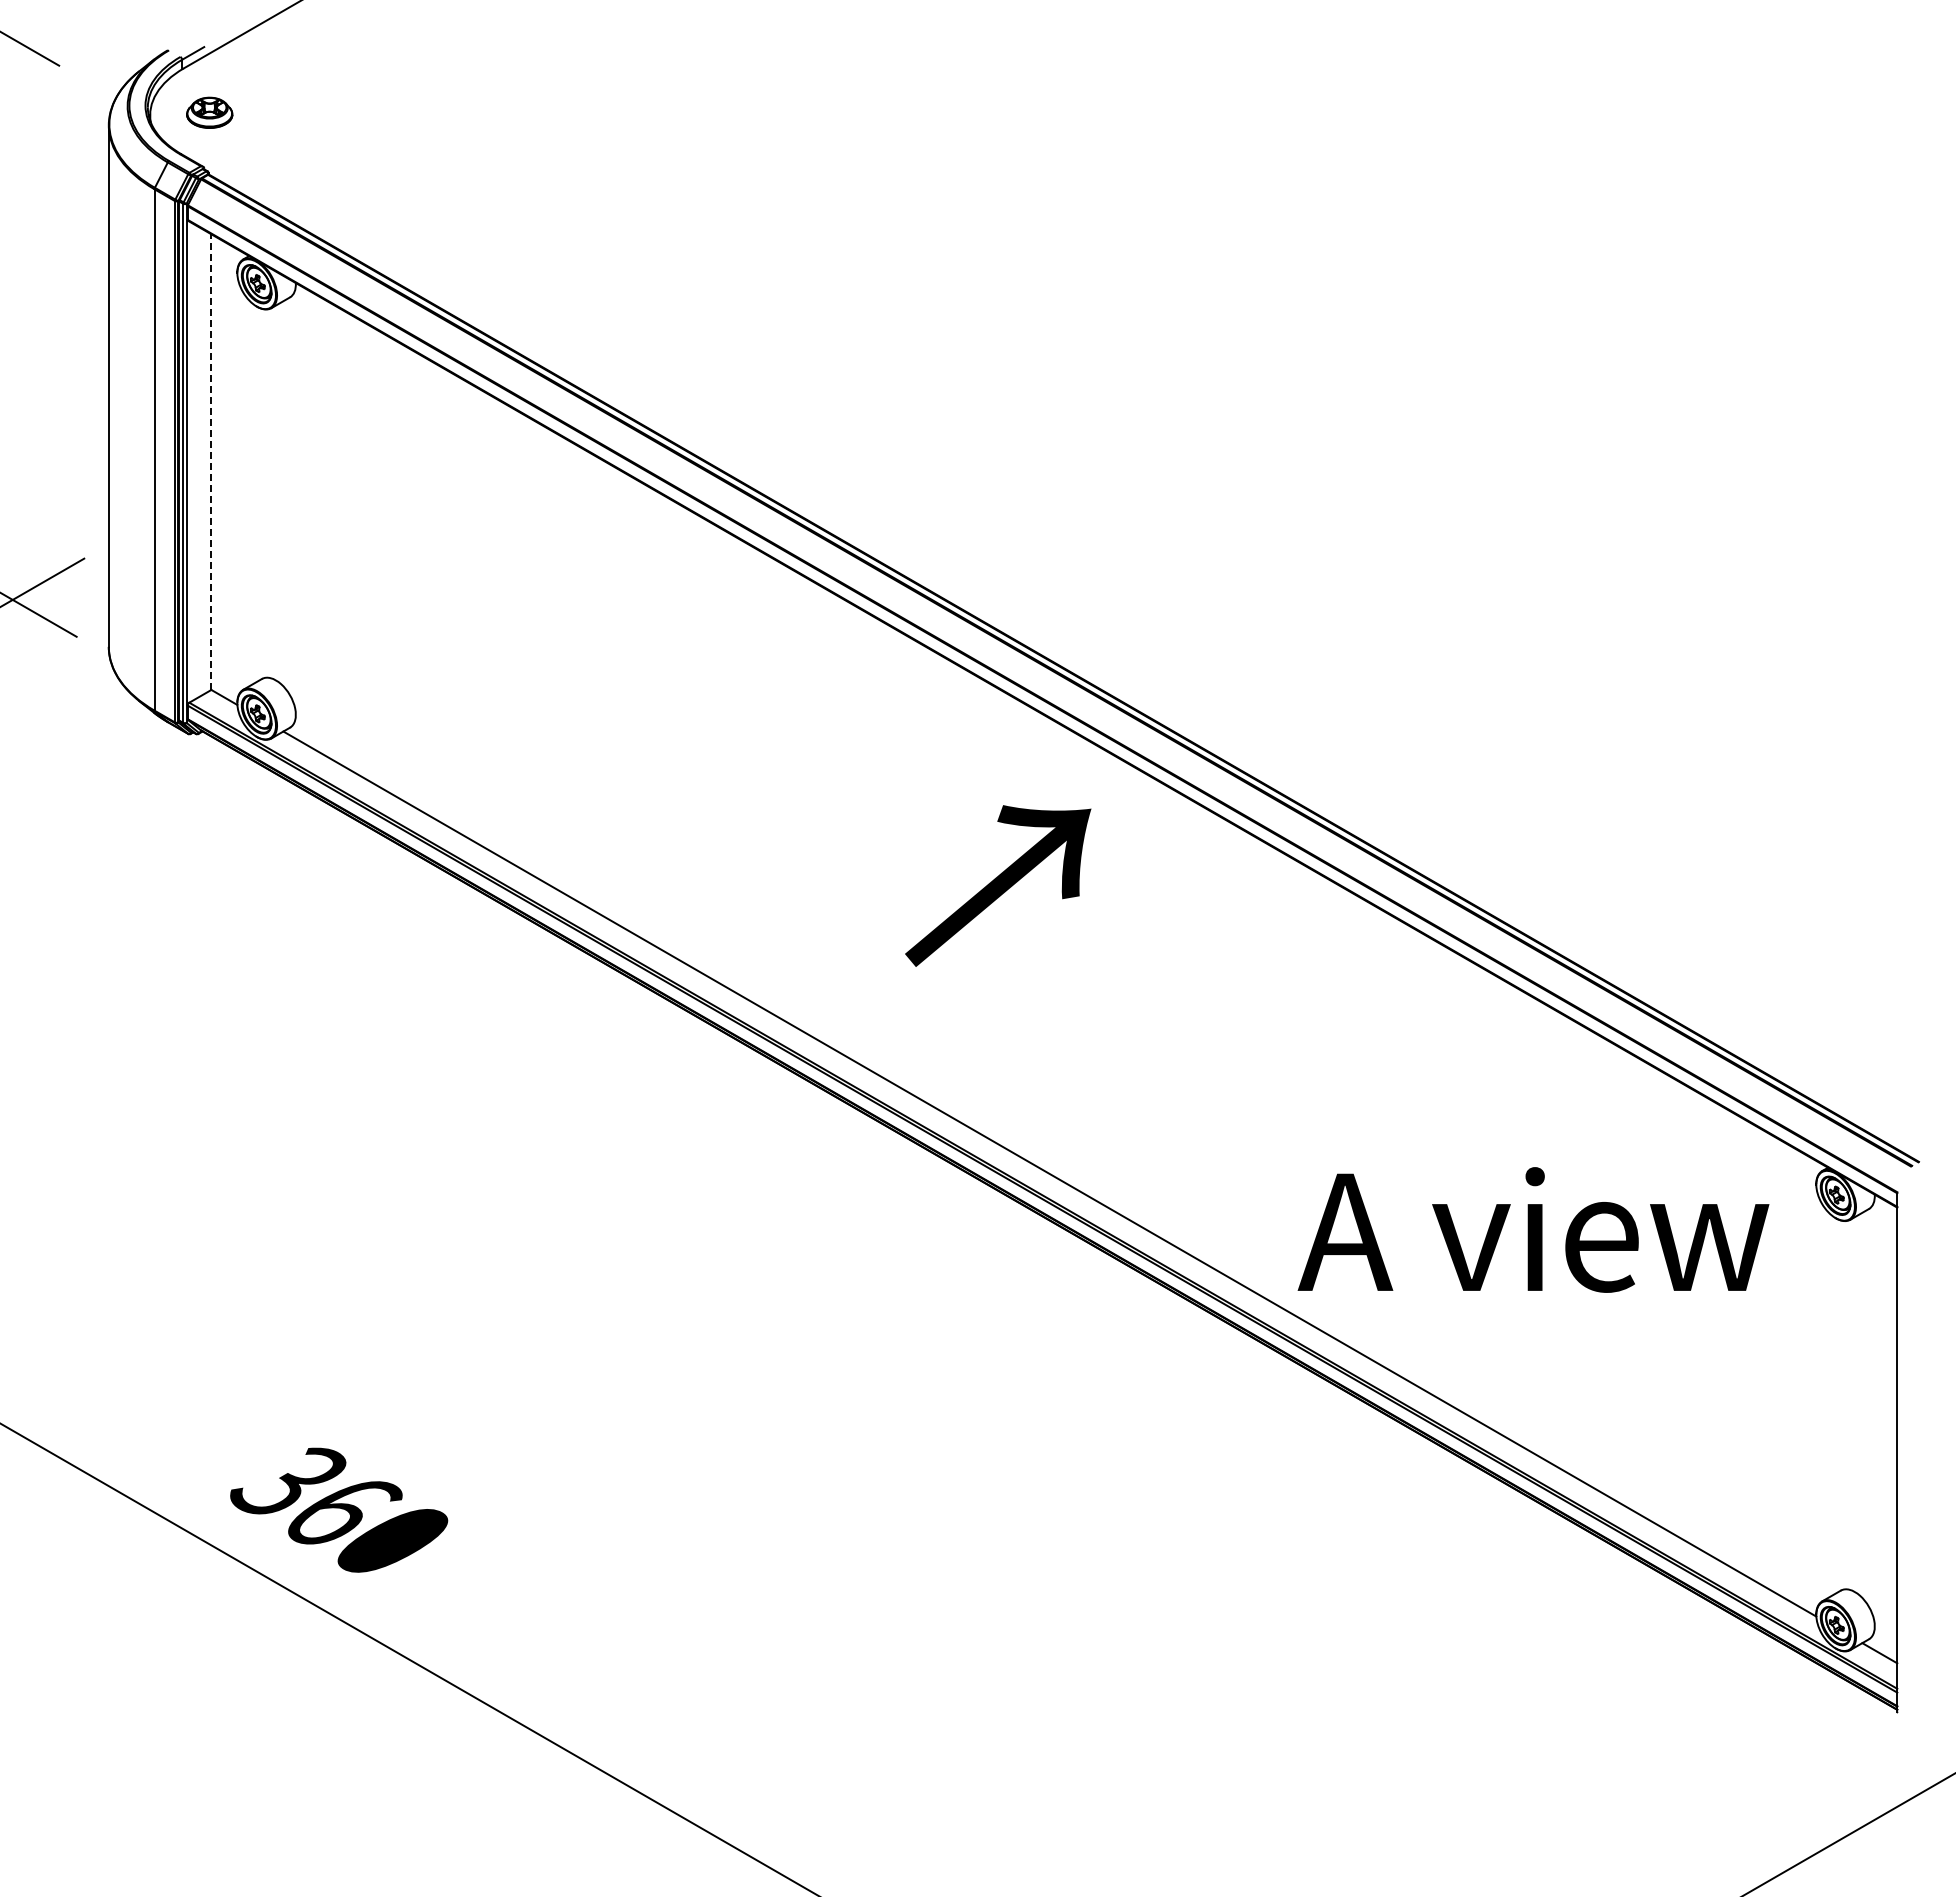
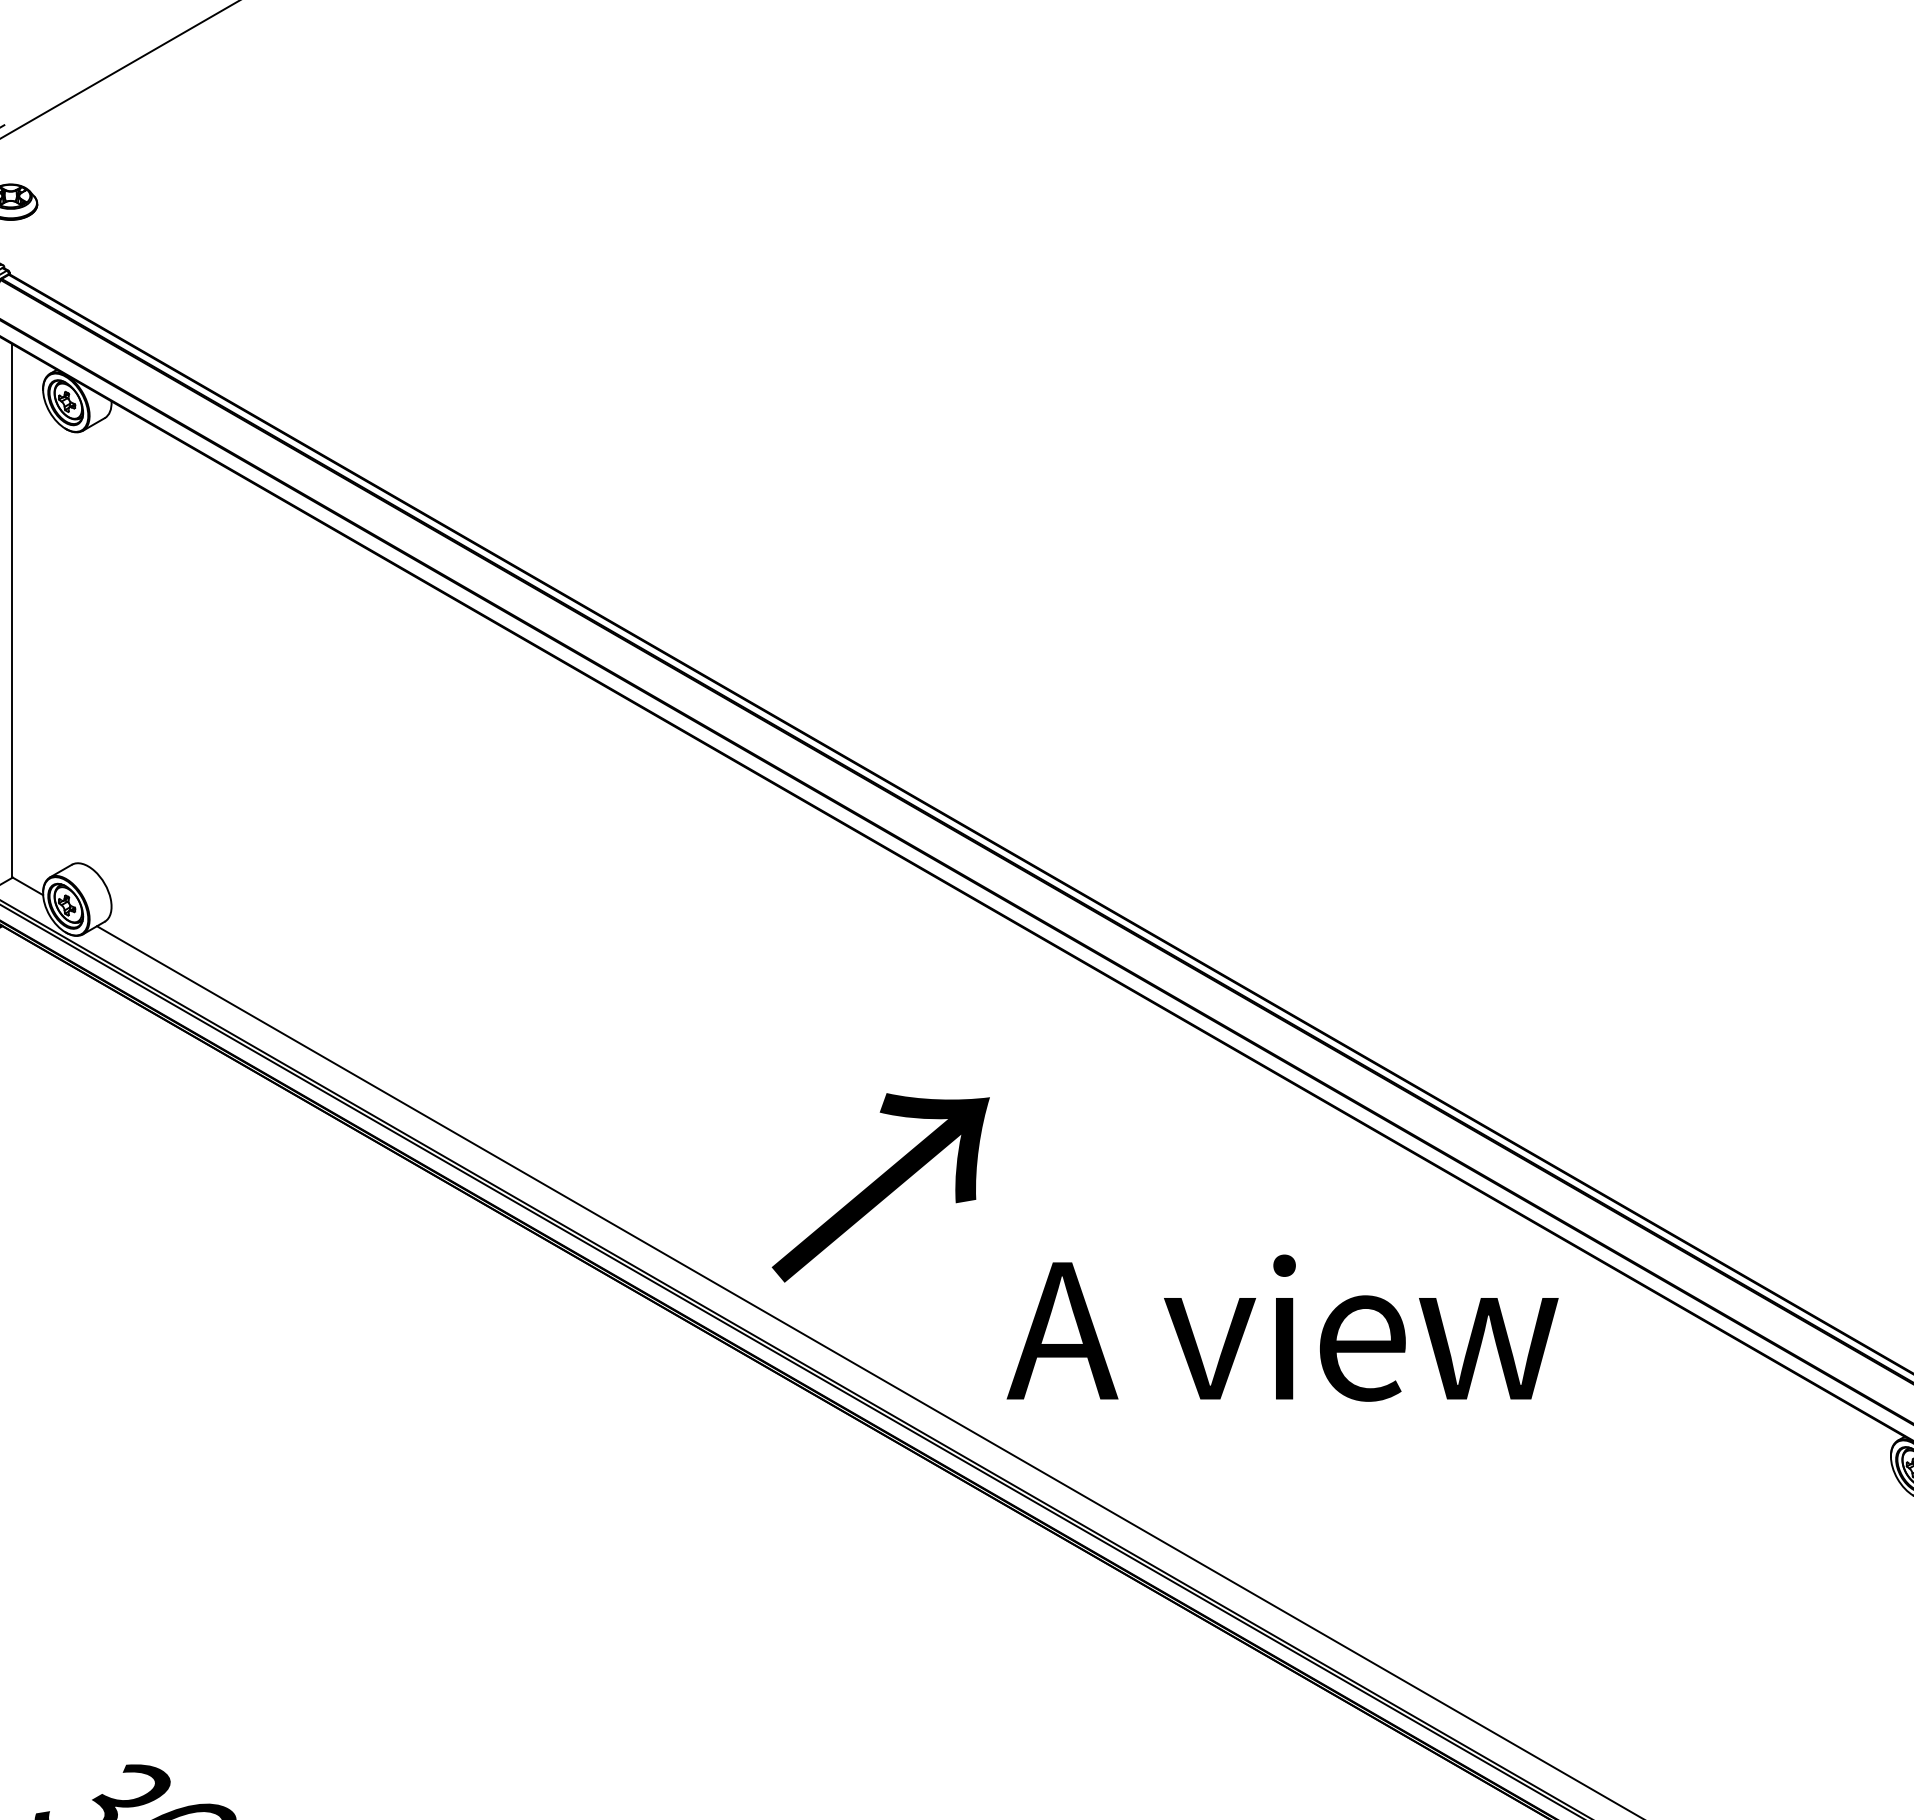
line: (211, 461) -> (12, 610), dashed -> solid
text: (998, 885) -> (881, 1187), moved
text: (1533, 1229) -> (1282, 1327), moved

